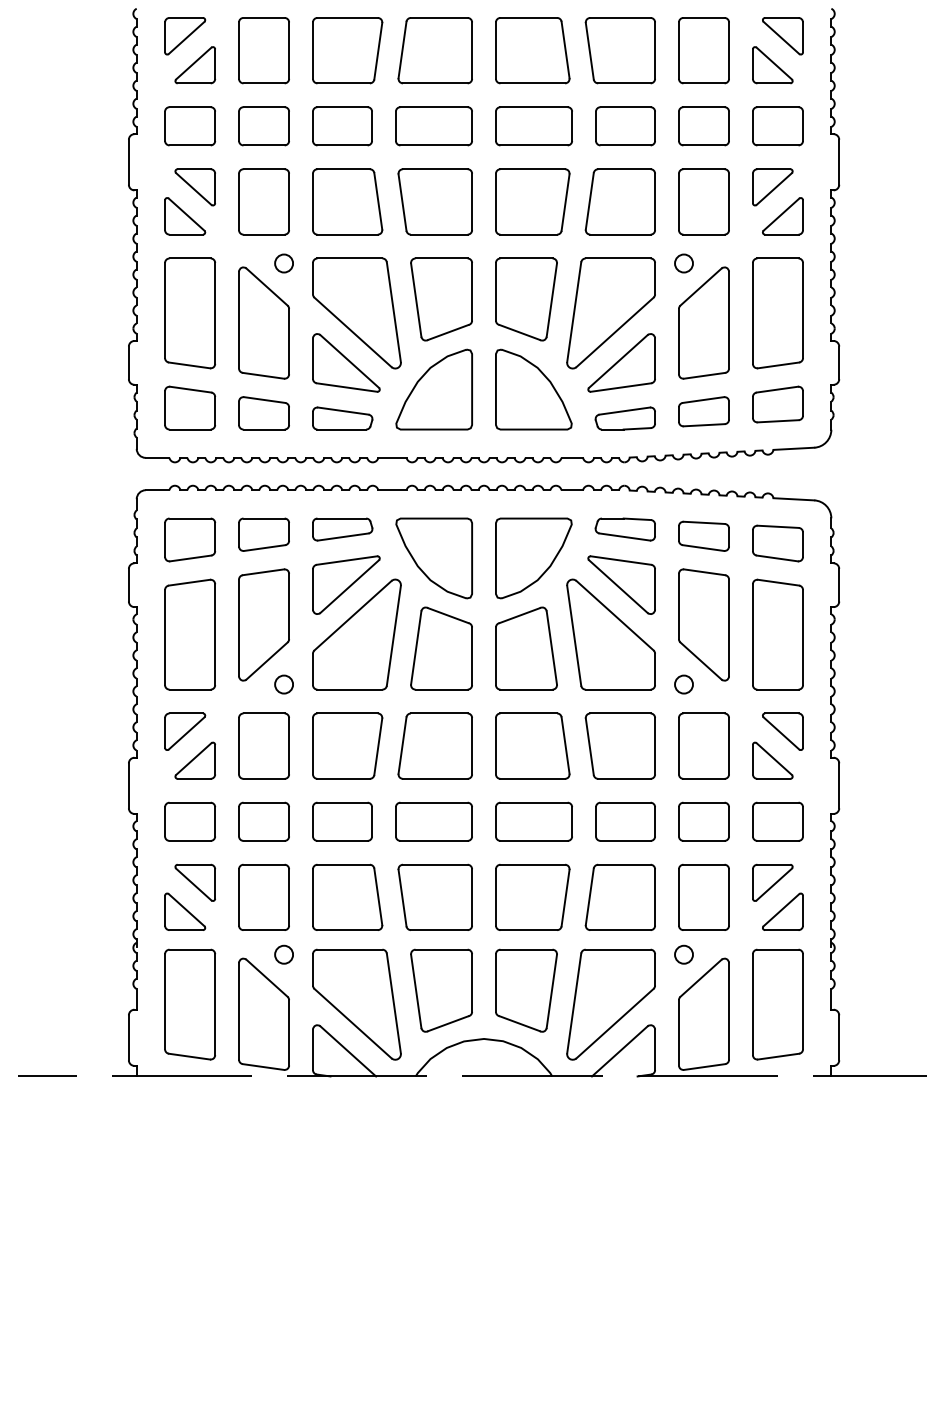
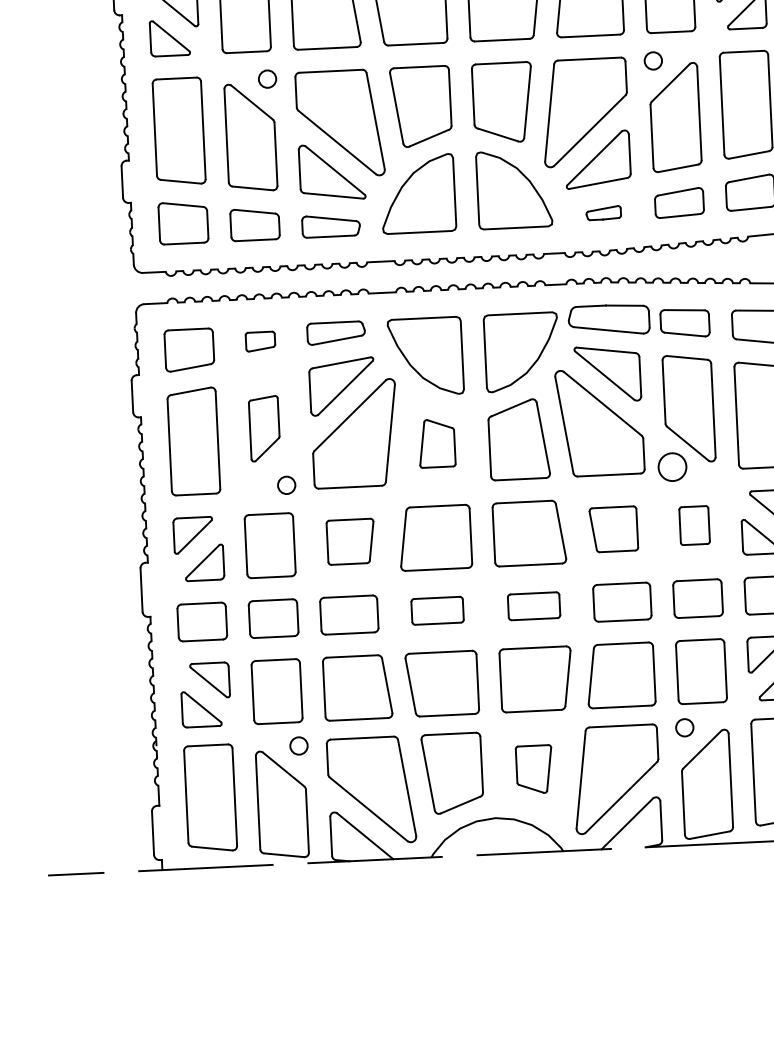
part: (624, 418) -> (603, 213), size x0.6
part: (624, 529) -> (608, 320), size x1.4
part: (263, 534) -> (260, 341), size x0.6
part: (263, 624) -> (264, 428), size x0.6
part: (441, 648) -> (436, 443), size x0.6
circle: (683, 684) -> (672, 467), size x1.6
part: (347, 745) -> (350, 541), size x0.7
part: (619, 745) -> (613, 528), size x0.7
part: (703, 745) -> (694, 525), size x0.6
part: (433, 821) -> (437, 610), size x0.7
part: (533, 821) -> (533, 606), size x0.7
part: (526, 990) -> (534, 769), size x0.6

